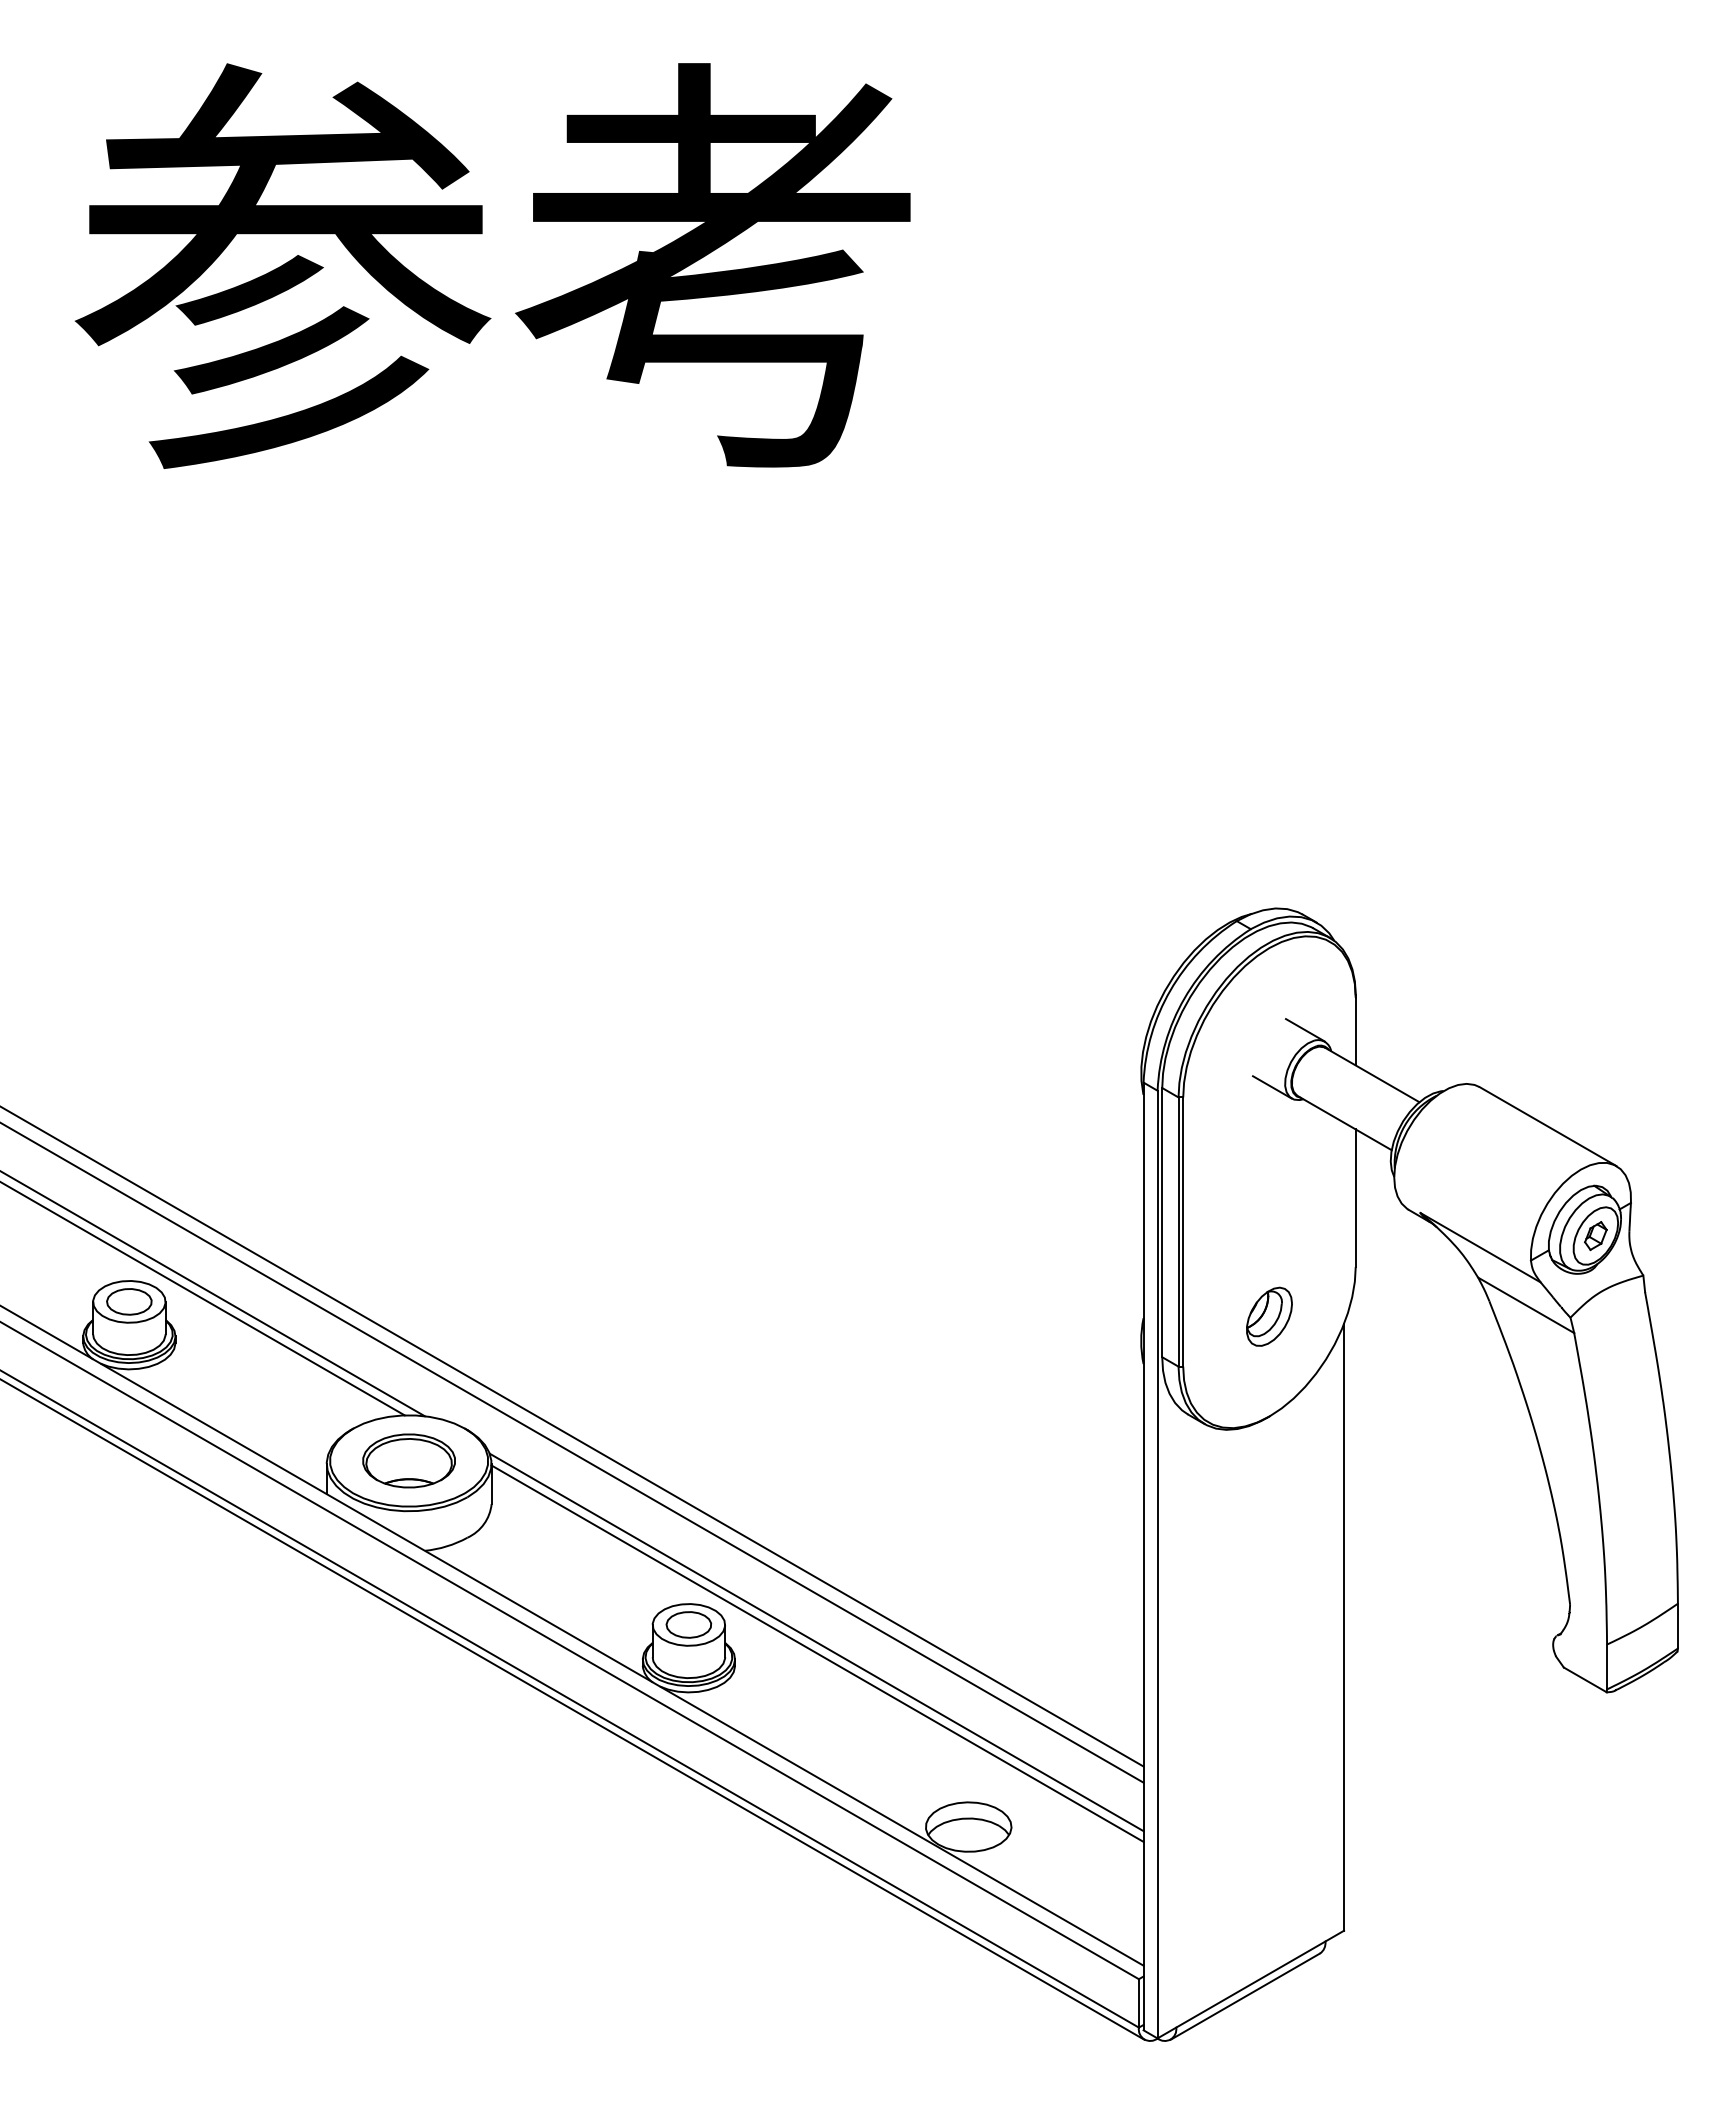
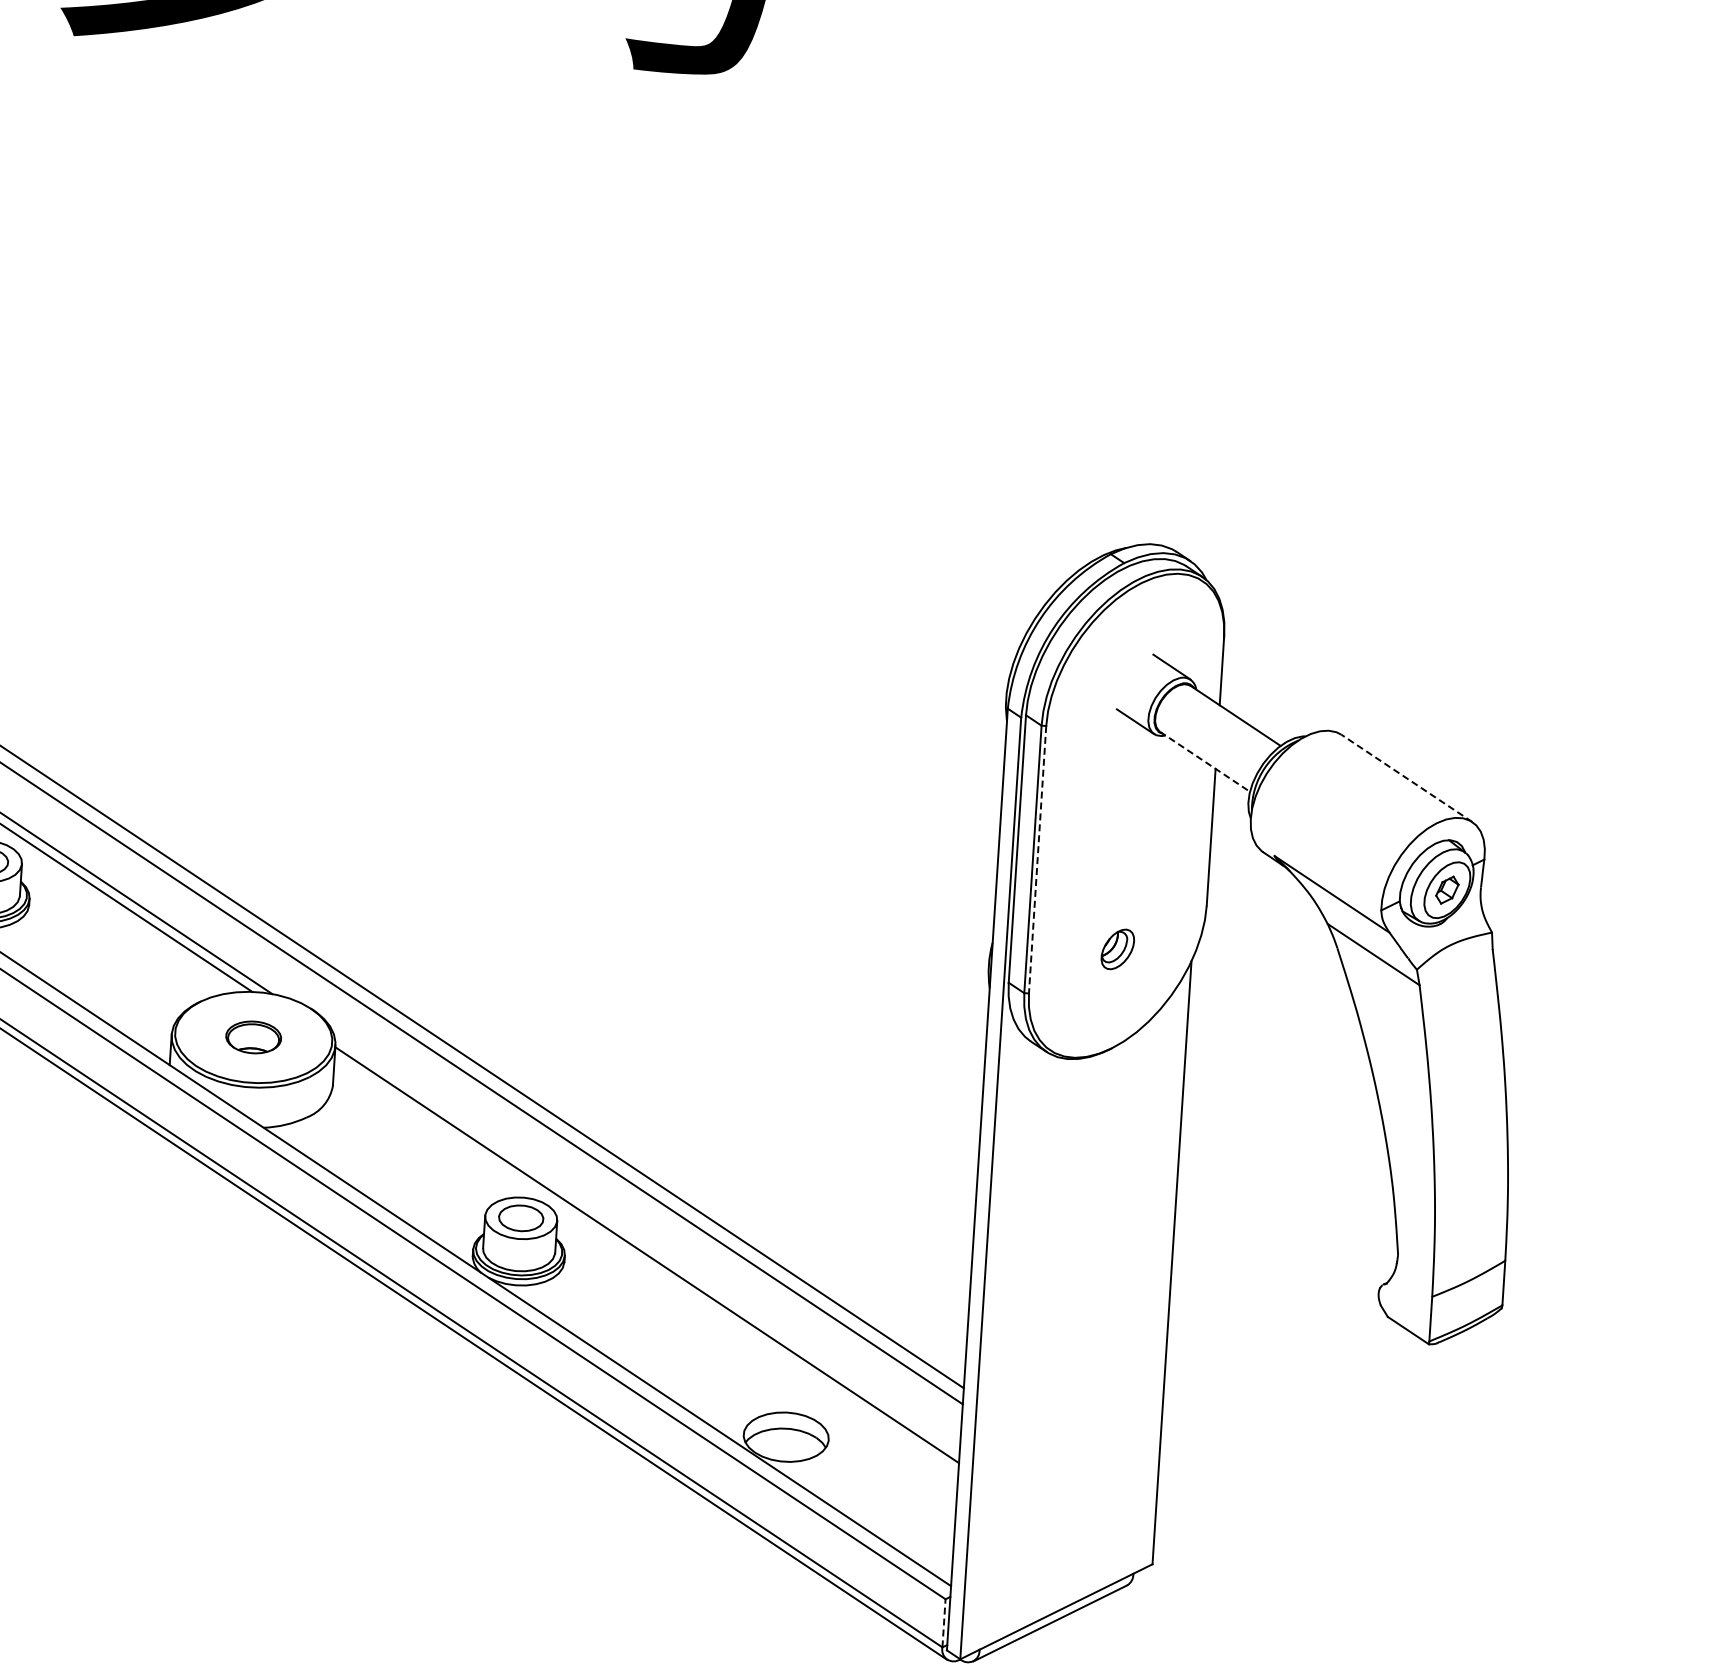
line: (1345, 1123) -> (1205, 762), solid -> dashed
line: (1548, 1126) -> (1407, 778), solid -> dashed
line: (1183, 1232) -> (1037, 860), solid -> dashed
part: (1269, 1316) -> (1117, 949), size x0.7
part: (408, 1460) -> (253, 1036), size x0.6
line: (816, 1642) -> (646, 1244), removed
line: (1138, 2002) -> (943, 1622), solid -> dashed

